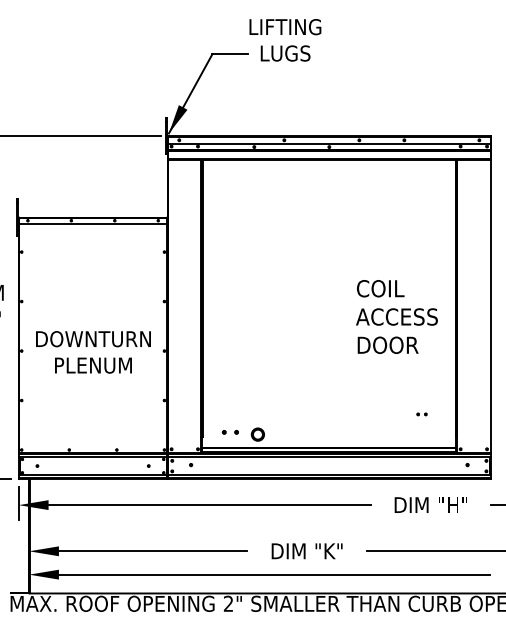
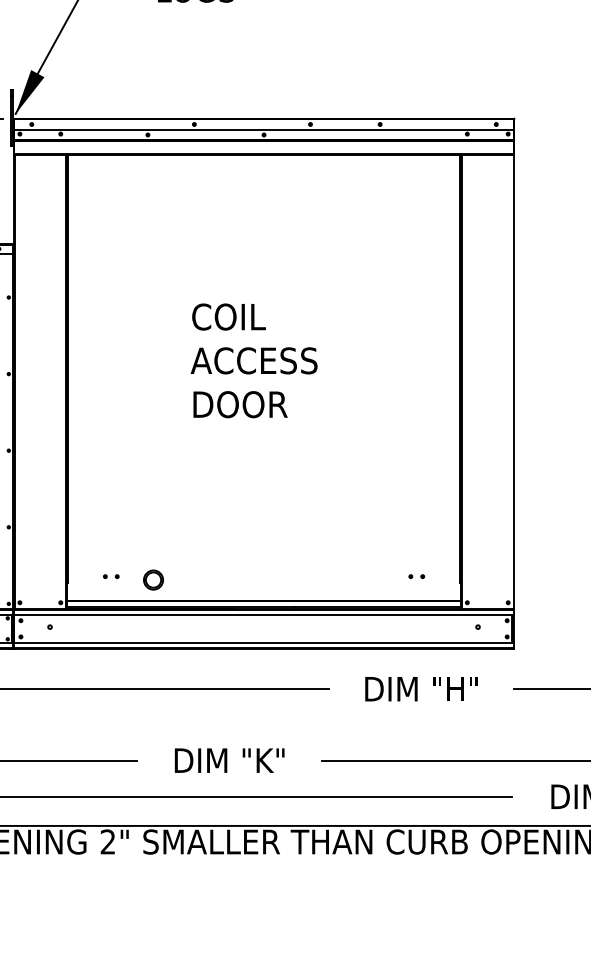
text: (396, 316) -> (253, 360), moved
part: (421, 414) -> (415, 576), moved
part: (230, 432) -> (111, 576), size x0.62

